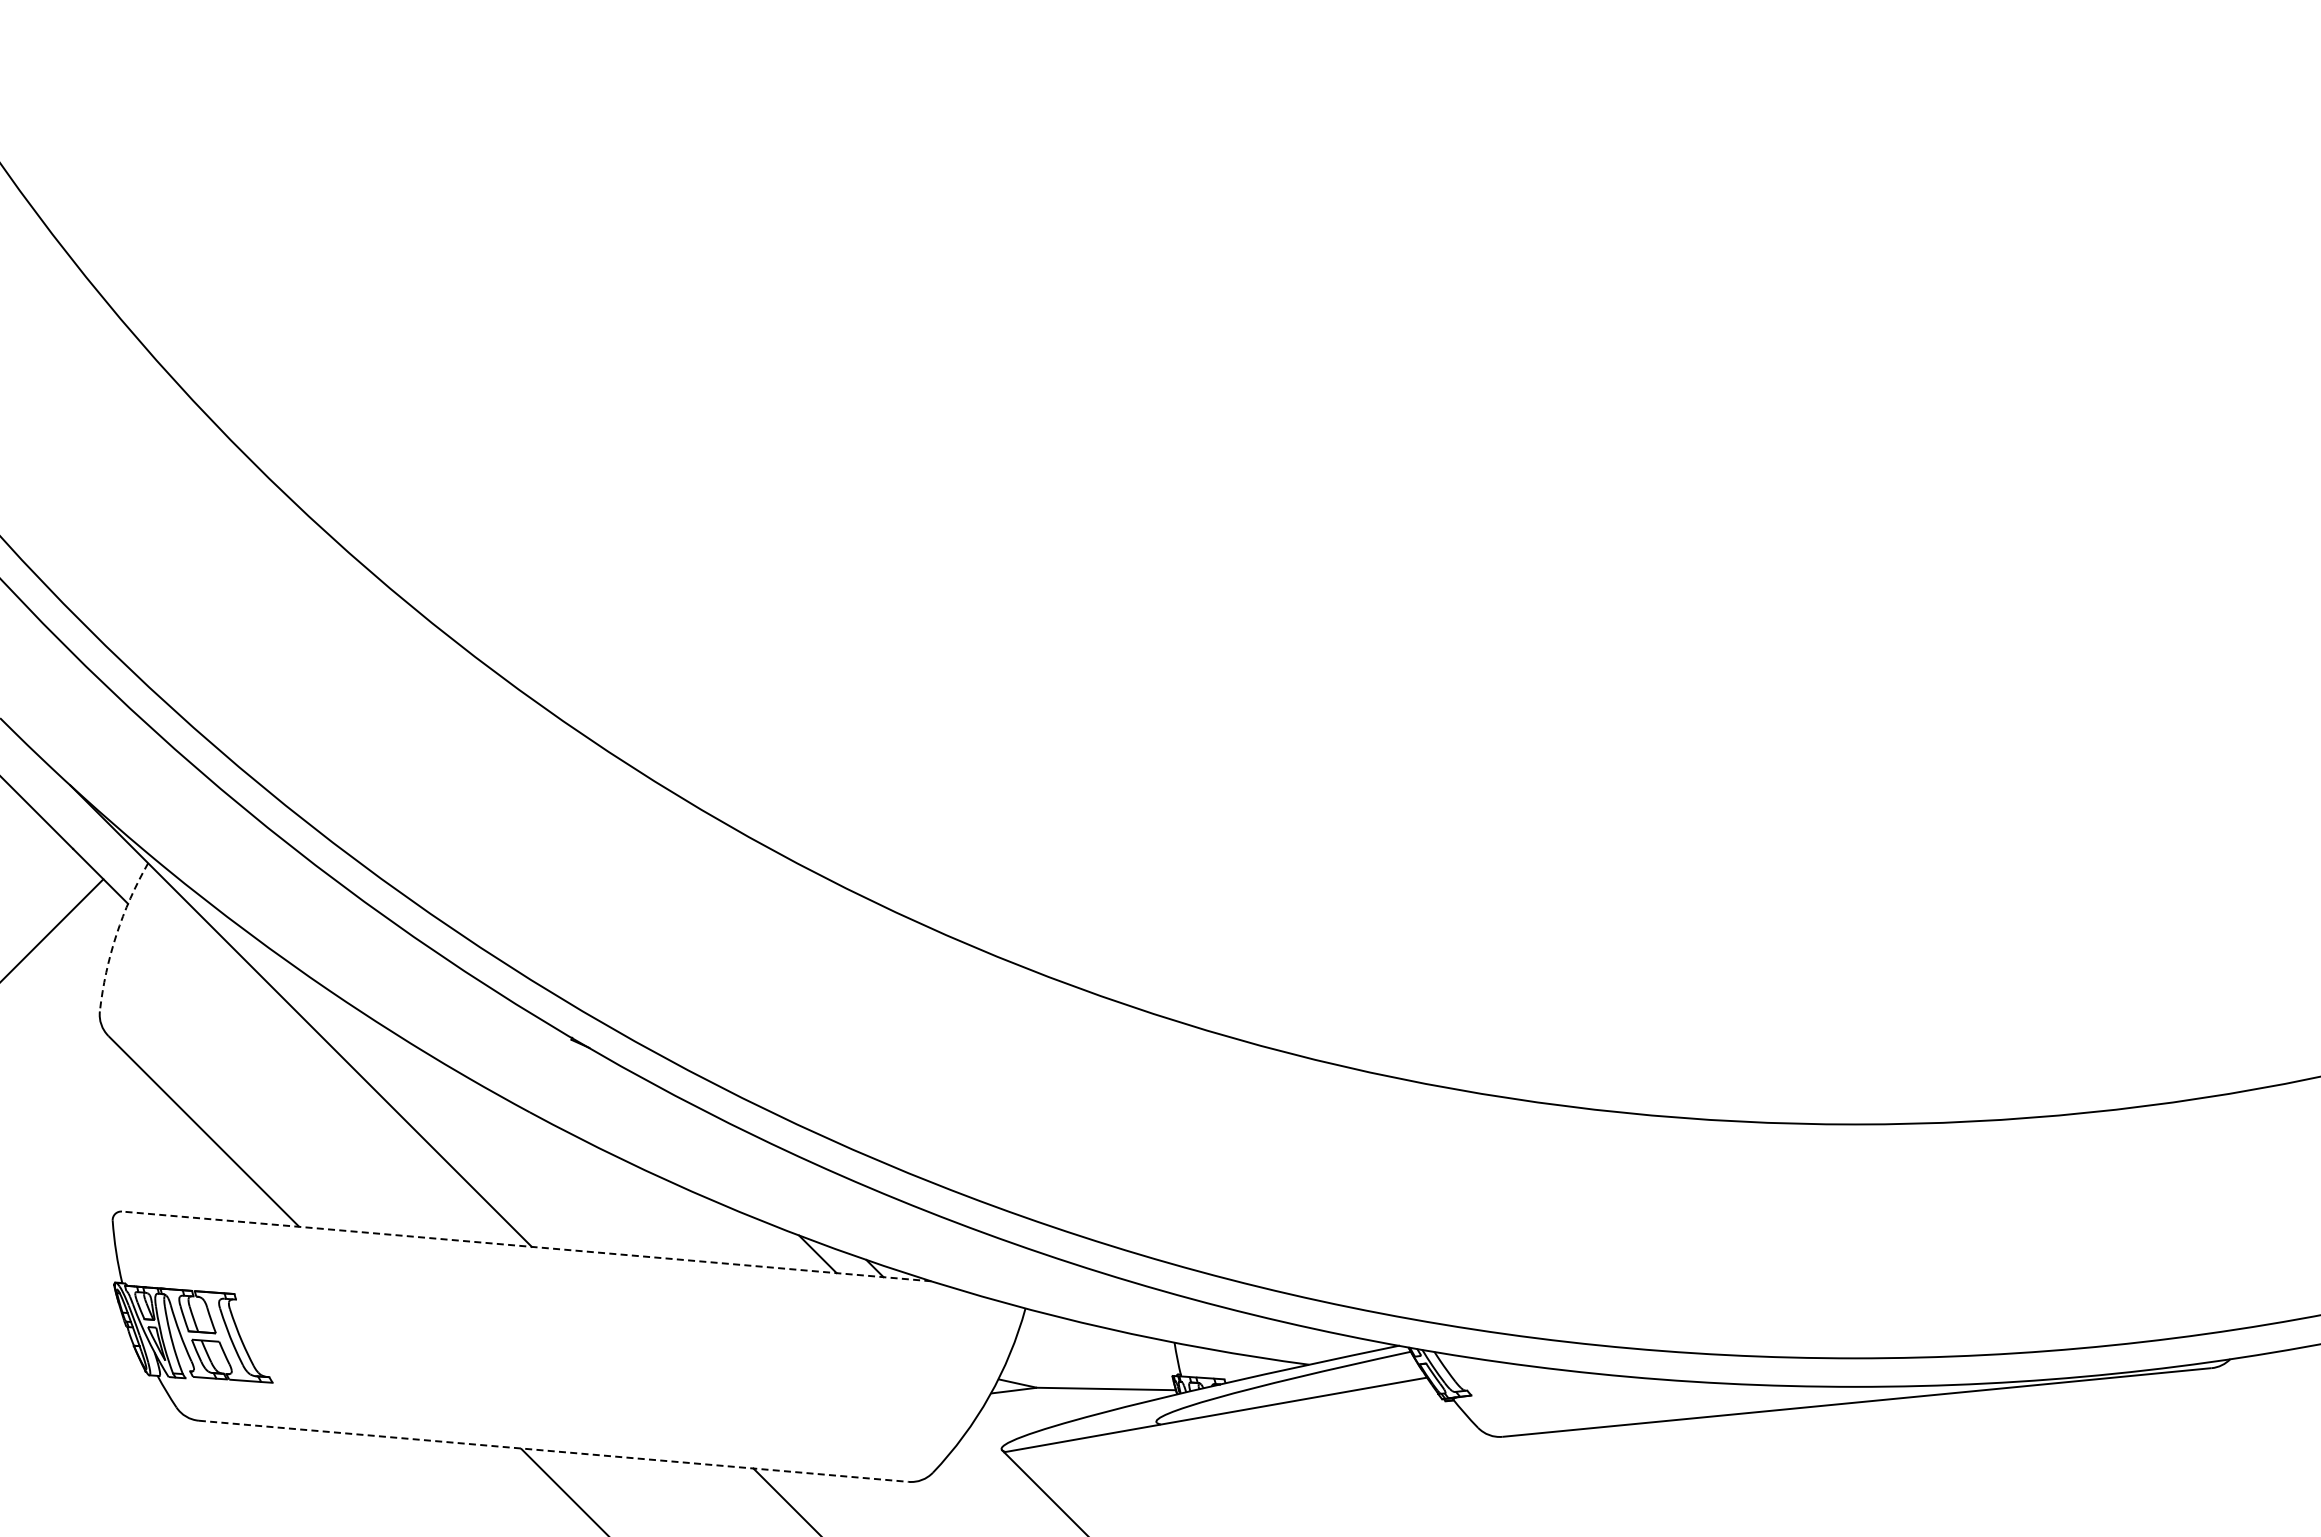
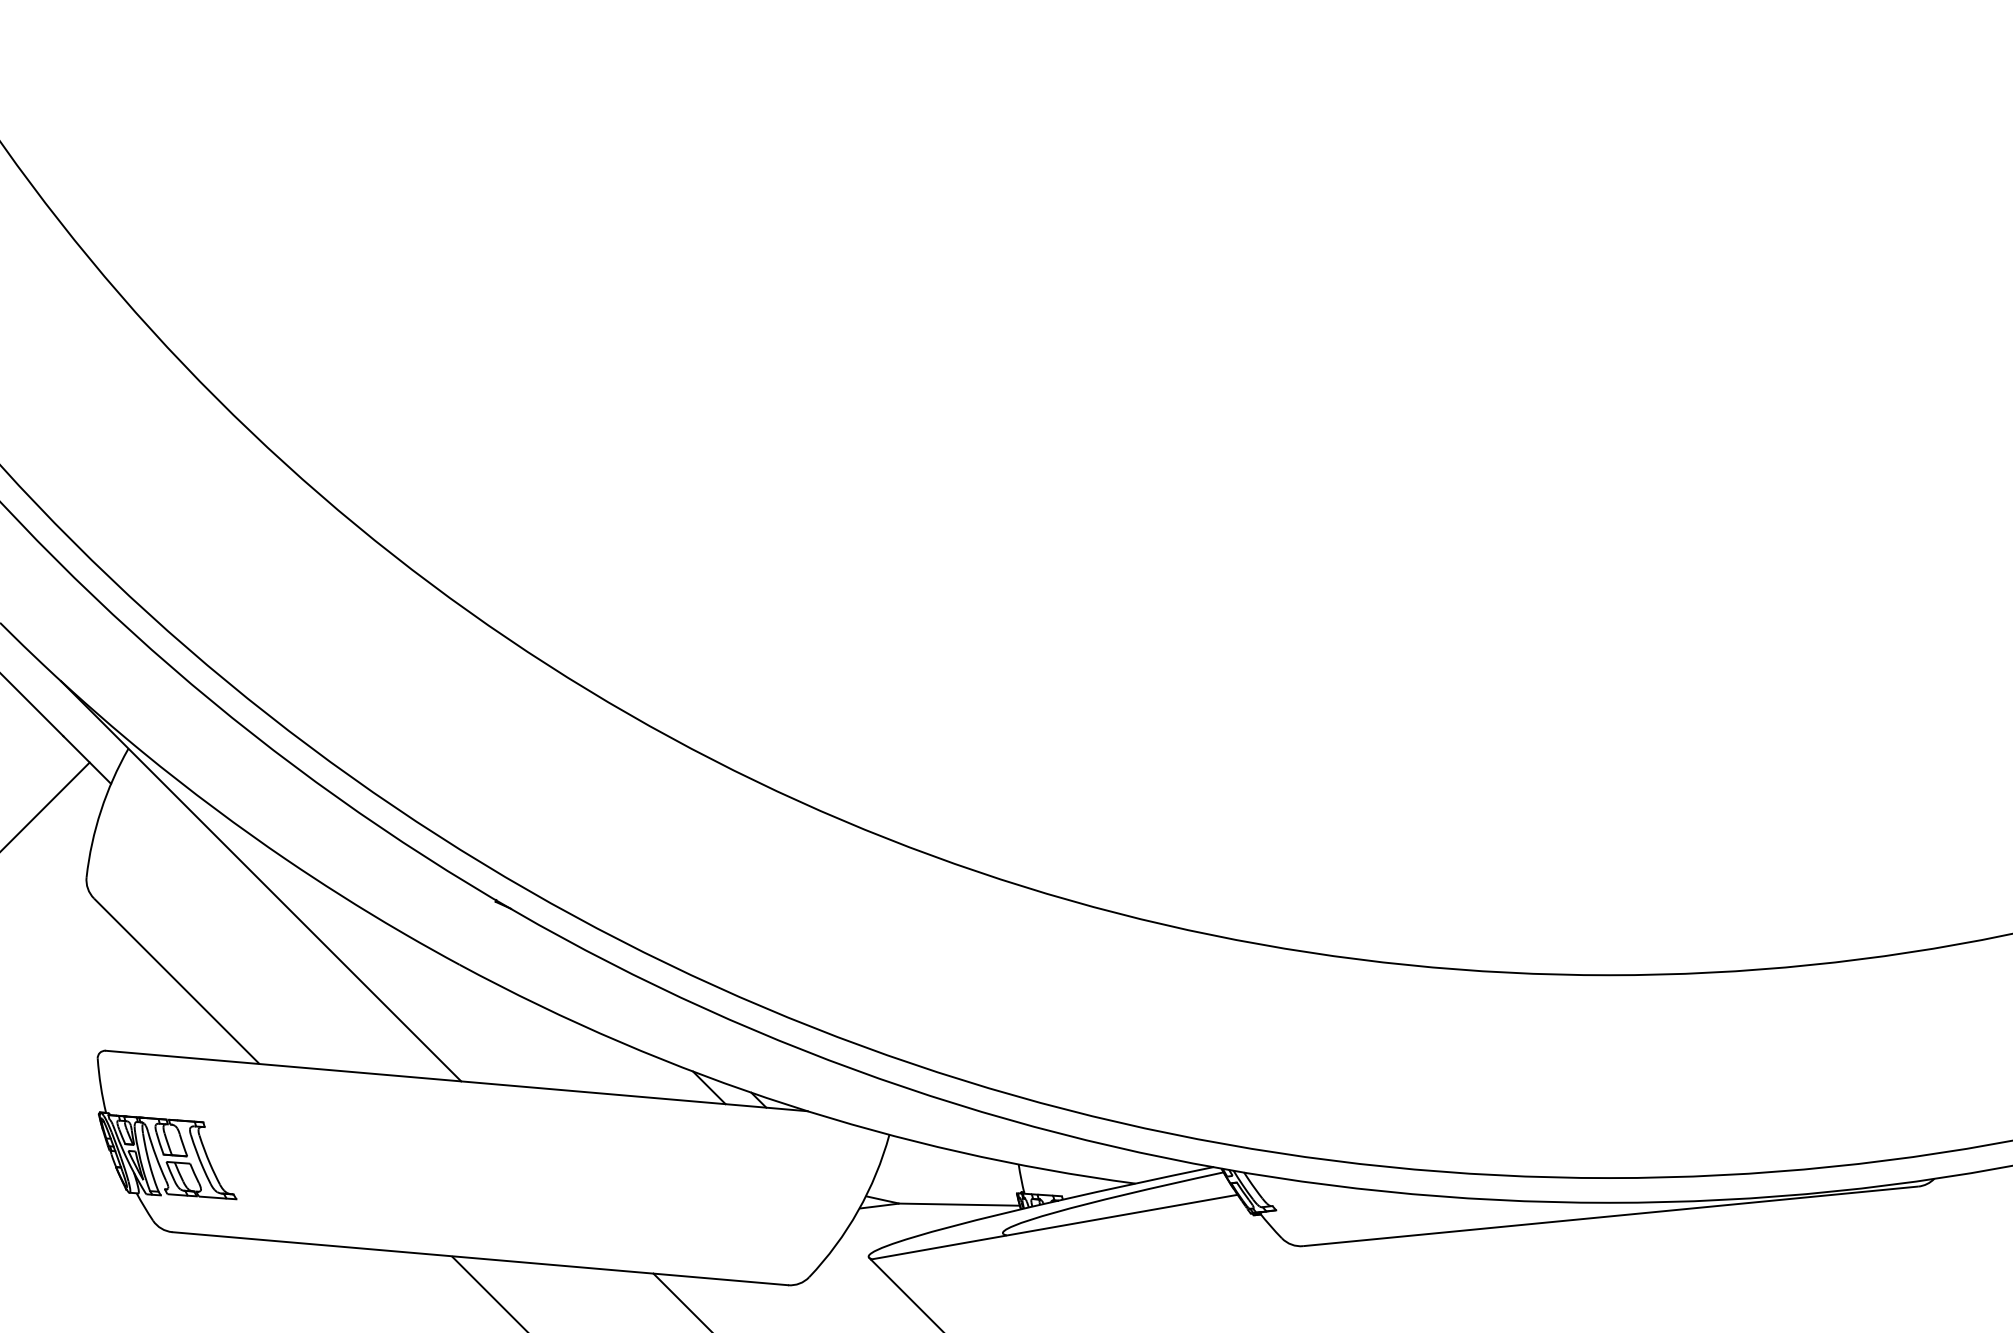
arc: (116, 934) -> (101, 810), dashed -> solid
line: (526, 1246) -> (456, 1081), dashed -> solid
line: (554, 1451) -> (480, 1258), dashed -> solid

